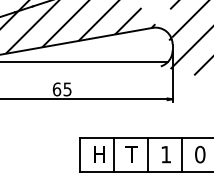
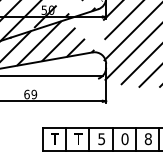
text: (67, 87) -> (34, 93), 65 -> 69
text: (98, 153) -> (55, 138), H -> T
text: (165, 155) -> (101, 139), 1 -> 5

